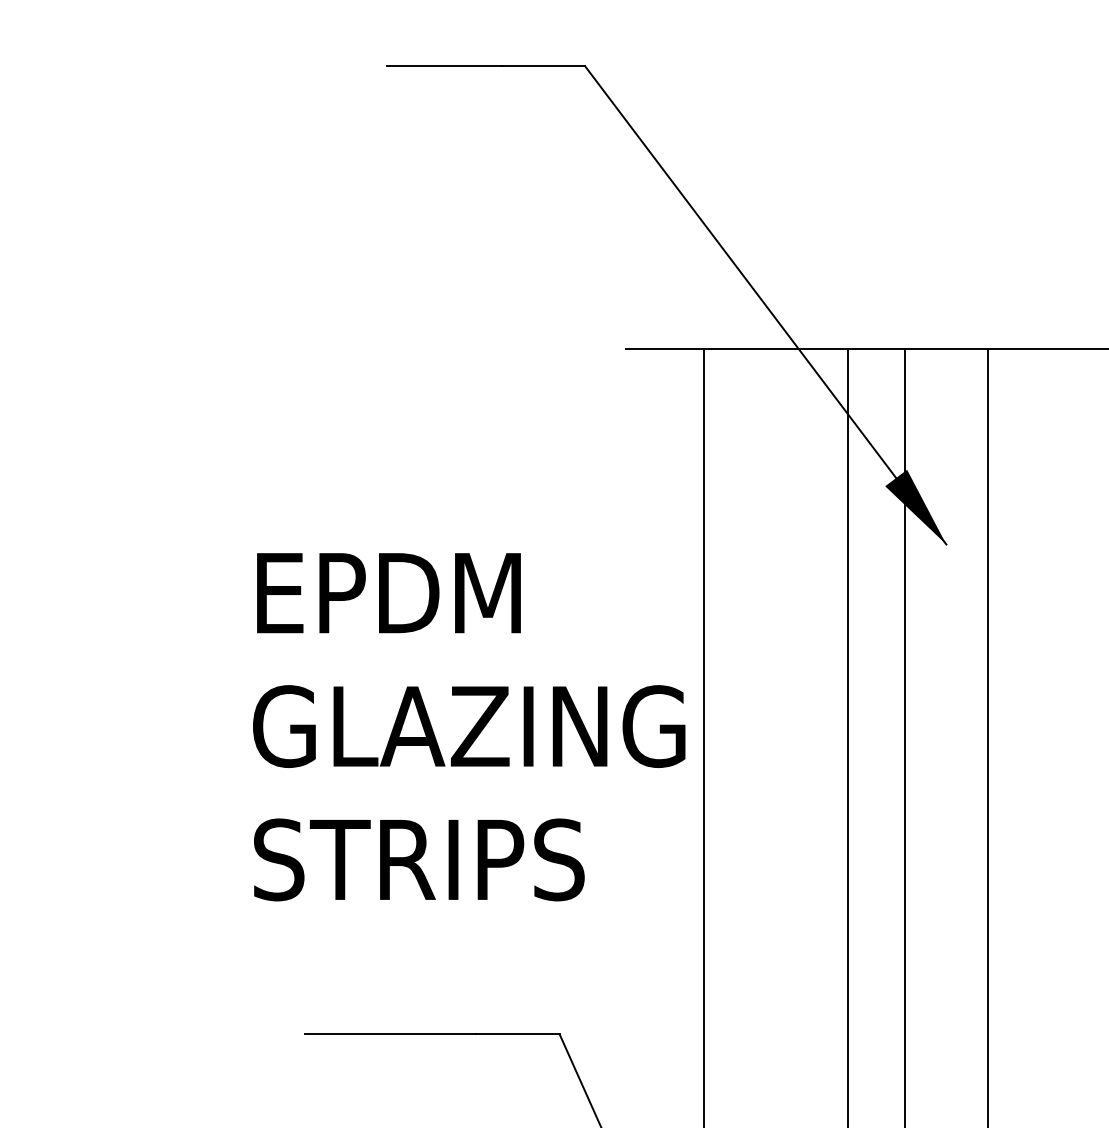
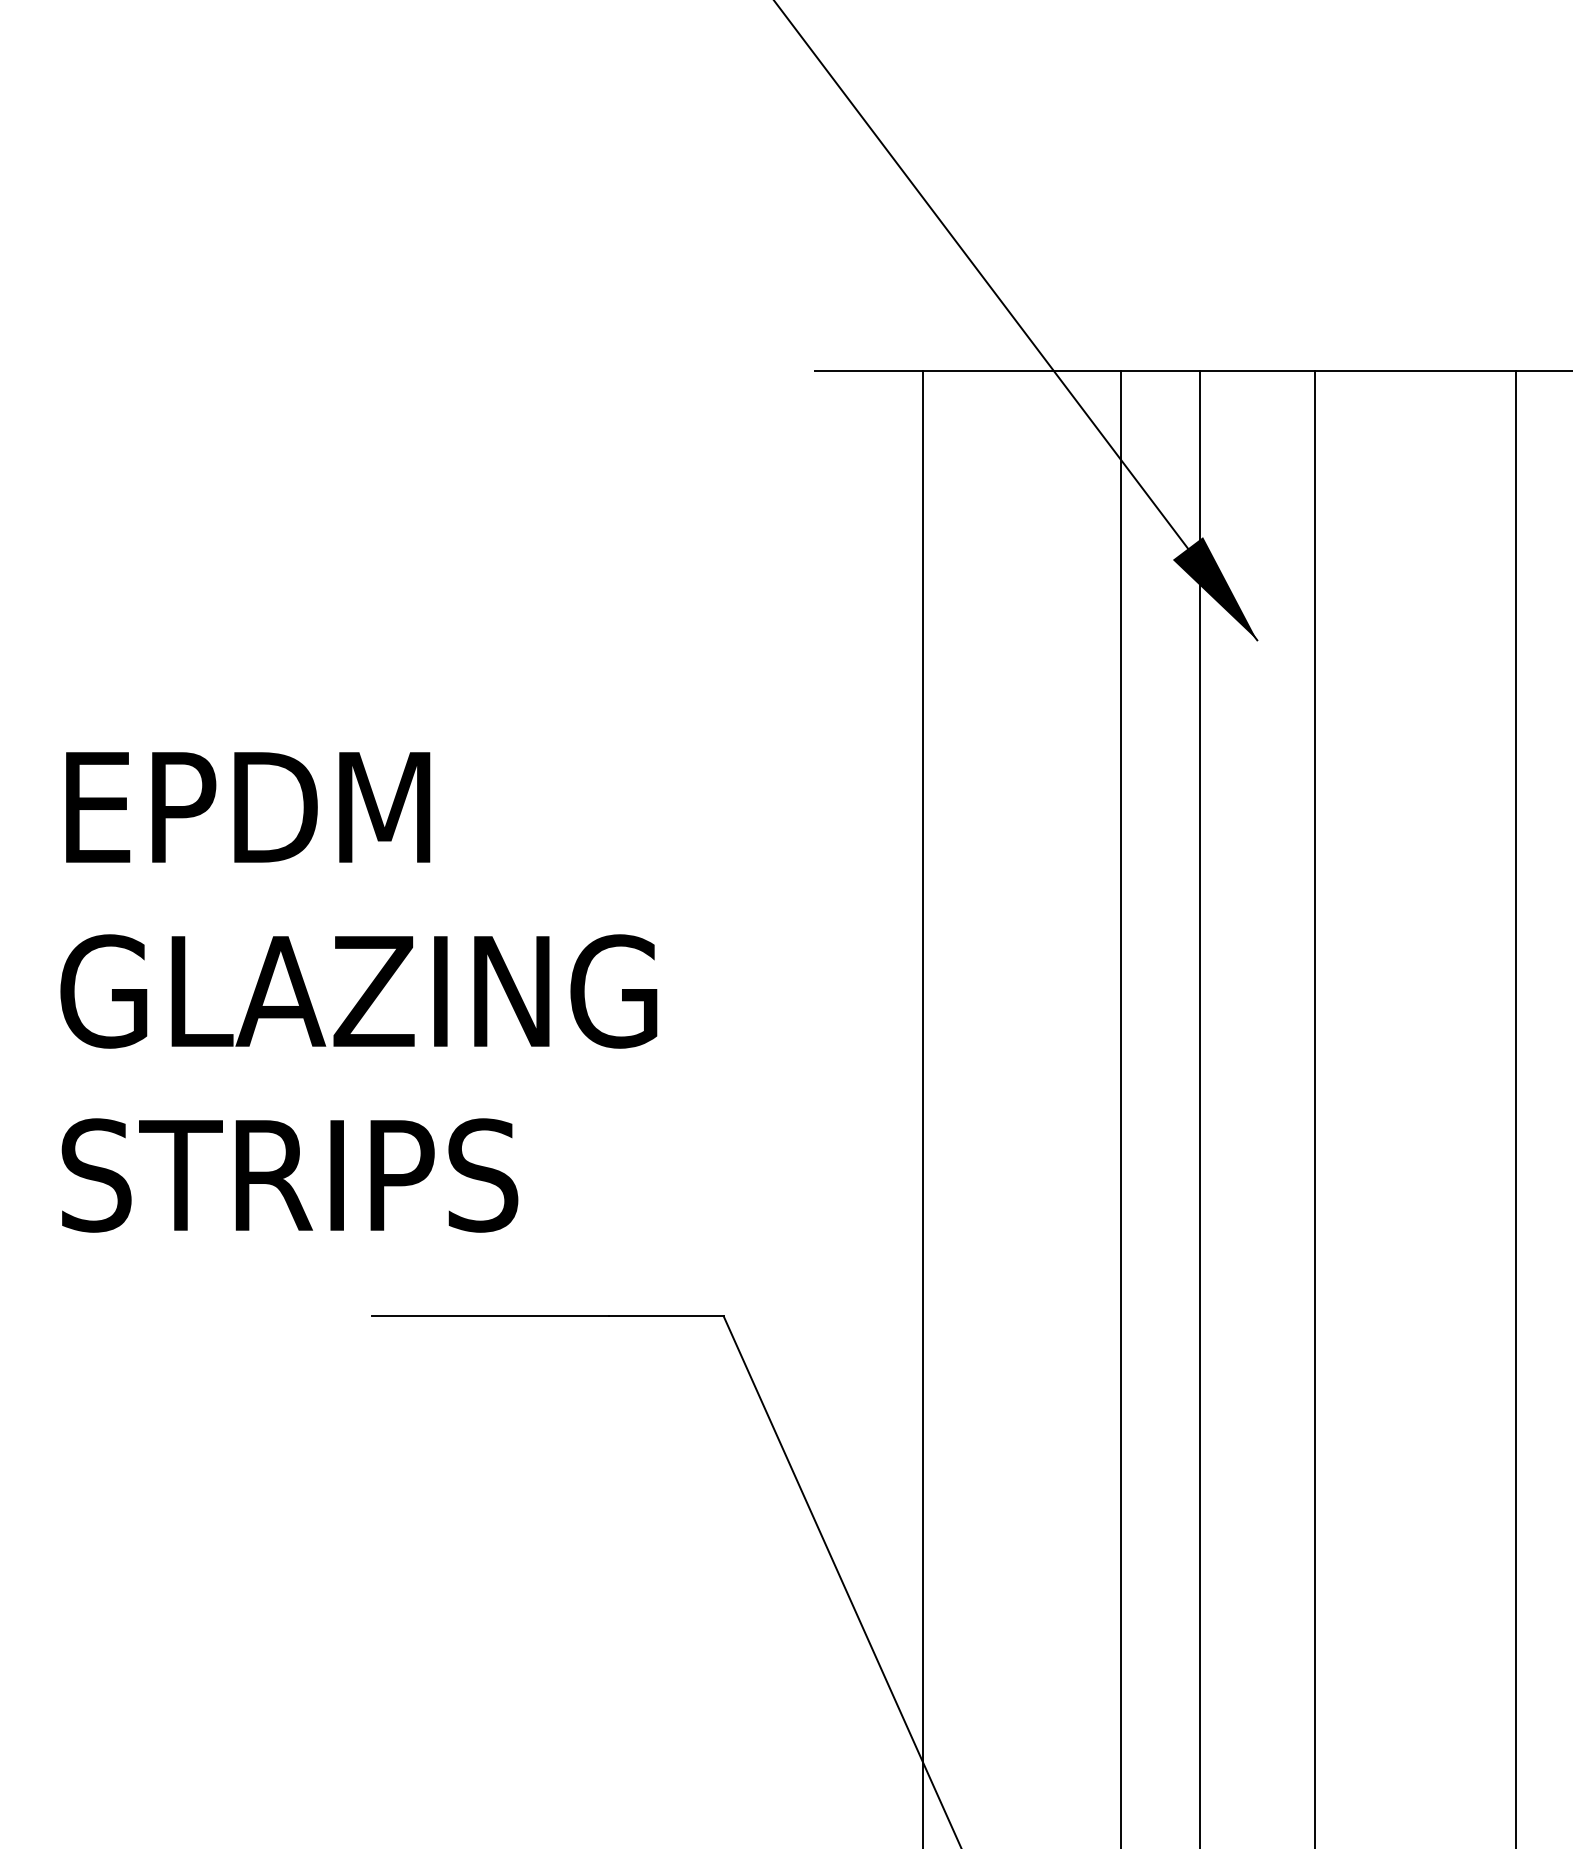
text: (468, 727) -> (358, 992), moved

